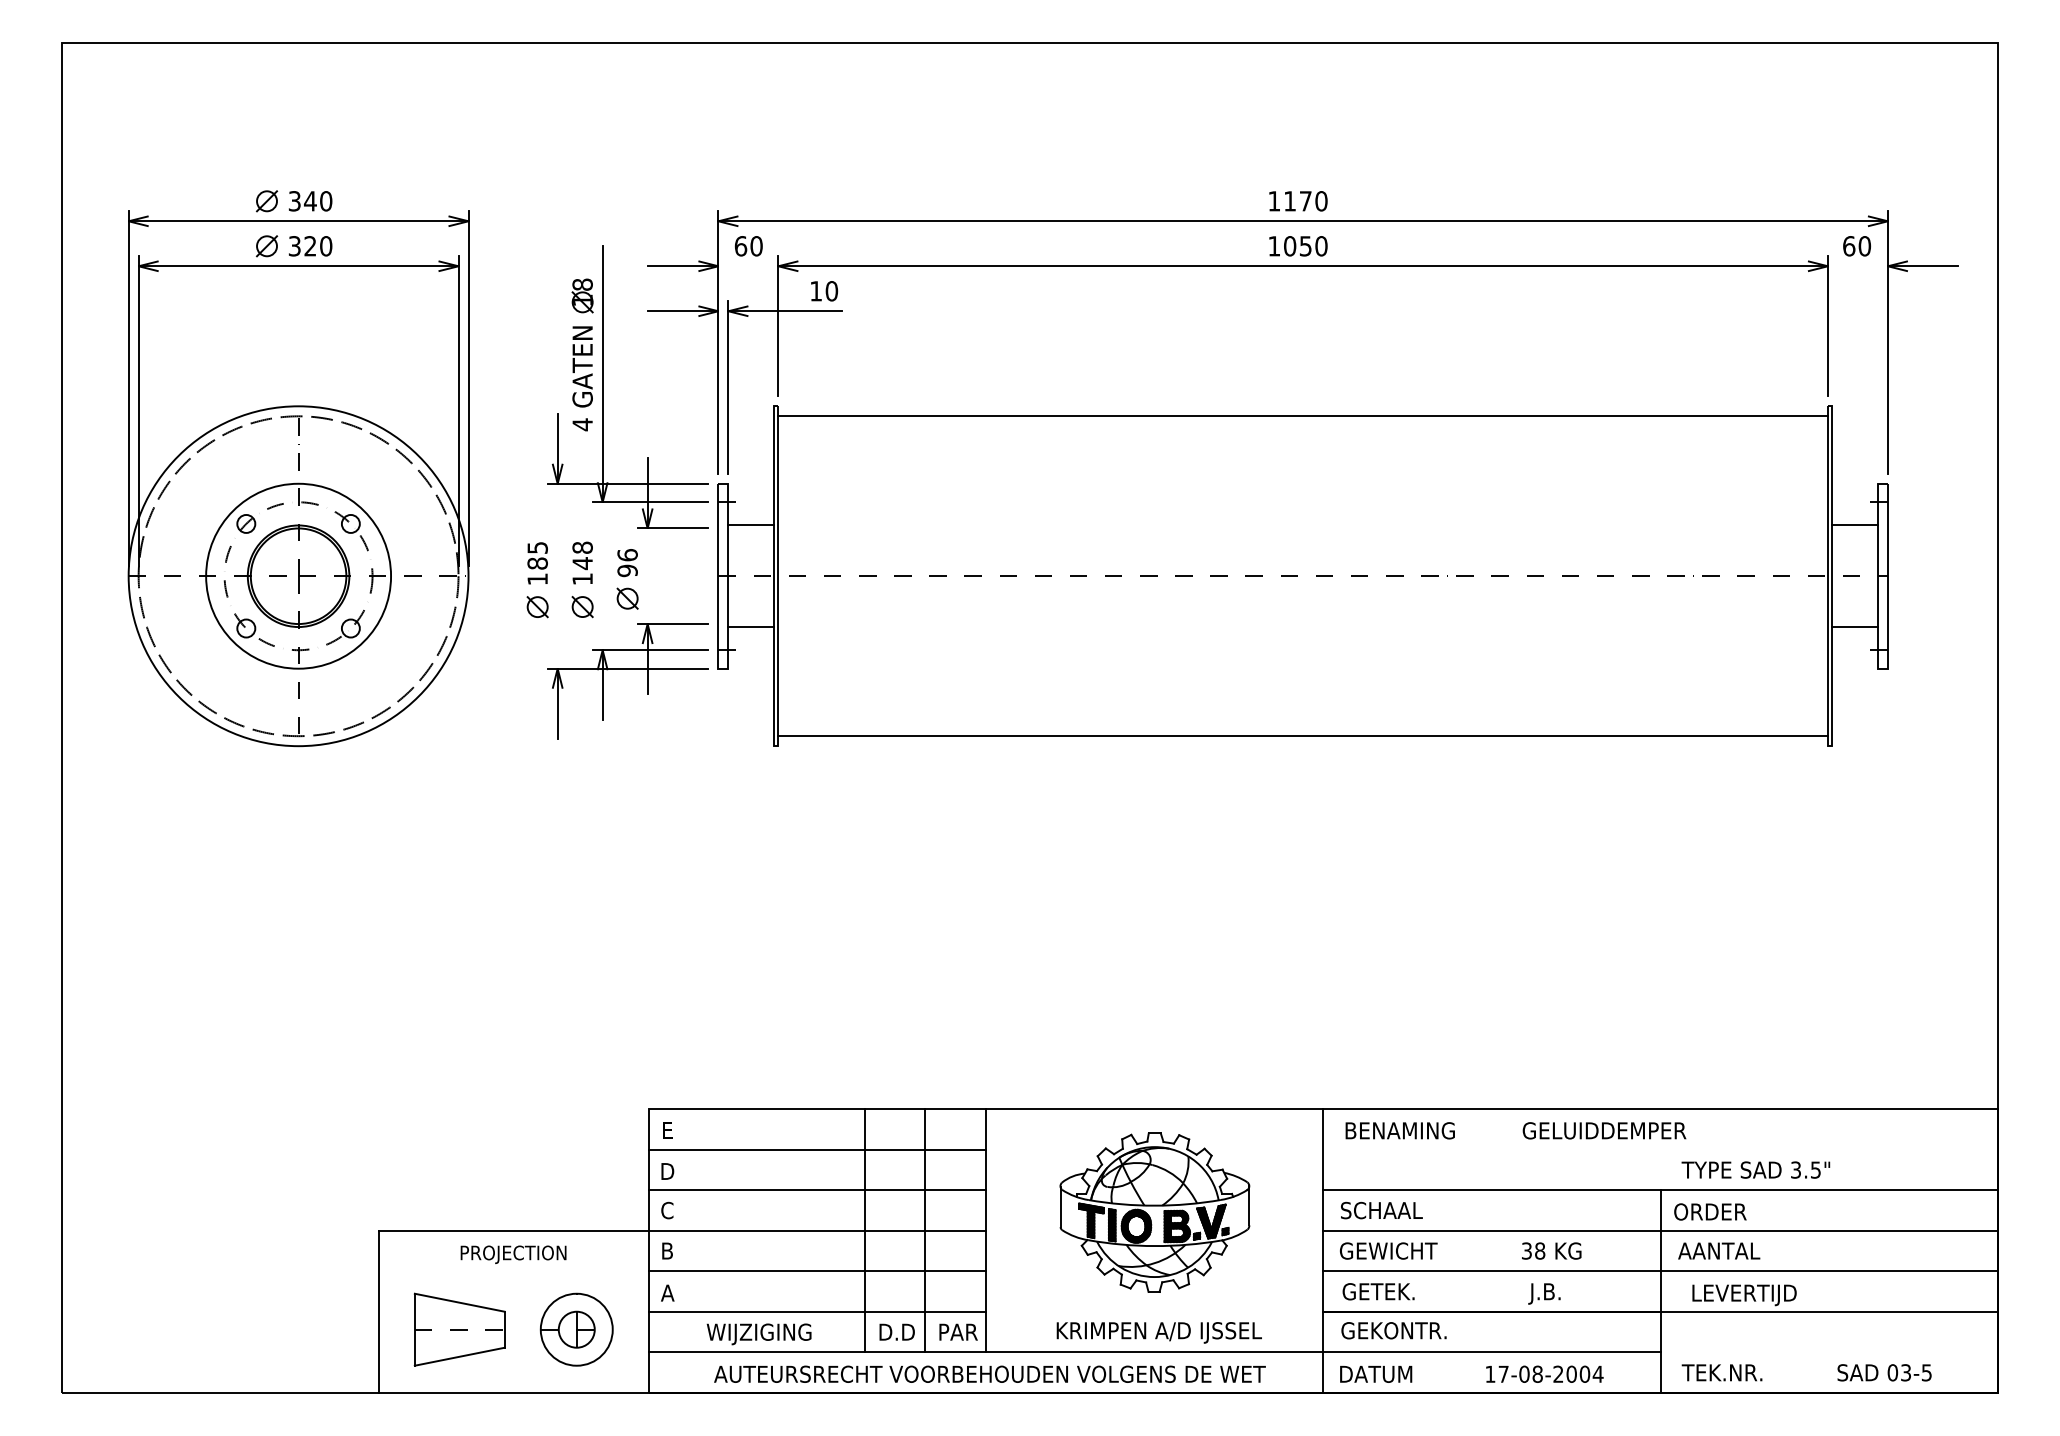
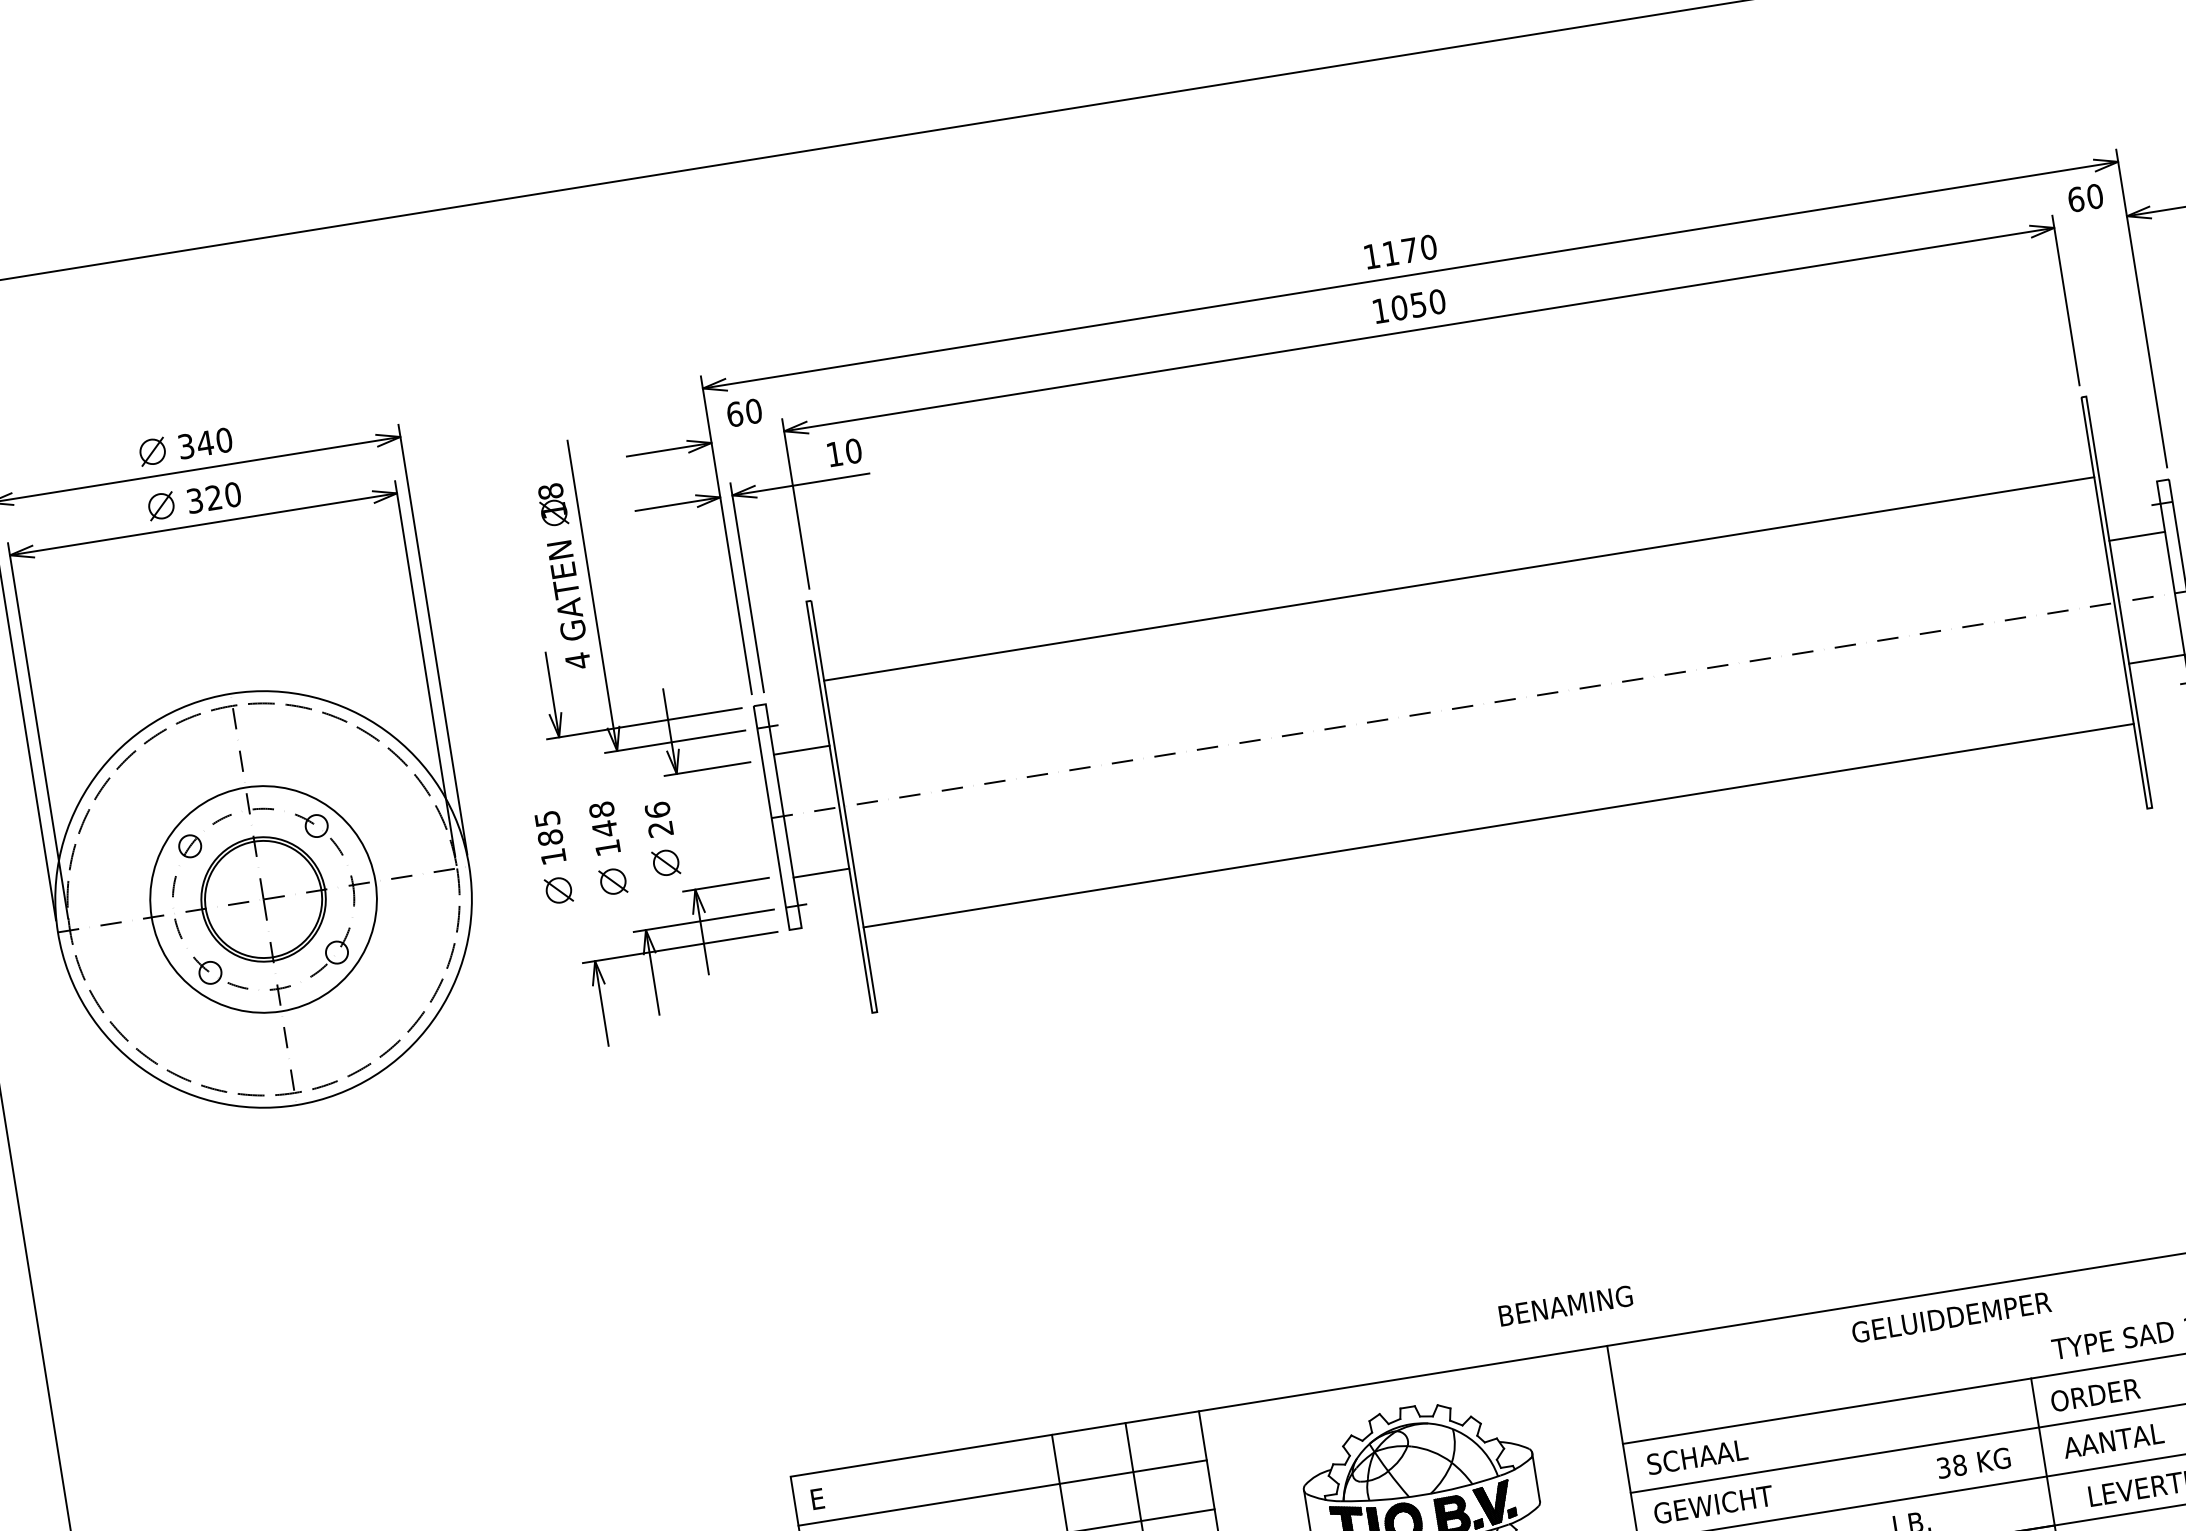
line: (1302, 416) -> (1458, 579), moved
text: (627, 570) -> (660, 828), 96 -> 26
line: (1302, 736) -> (1497, 826), moved
text: (1399, 1130) -> (1564, 1305), moved
text: (1551, 1250) -> (1973, 1462), moved

